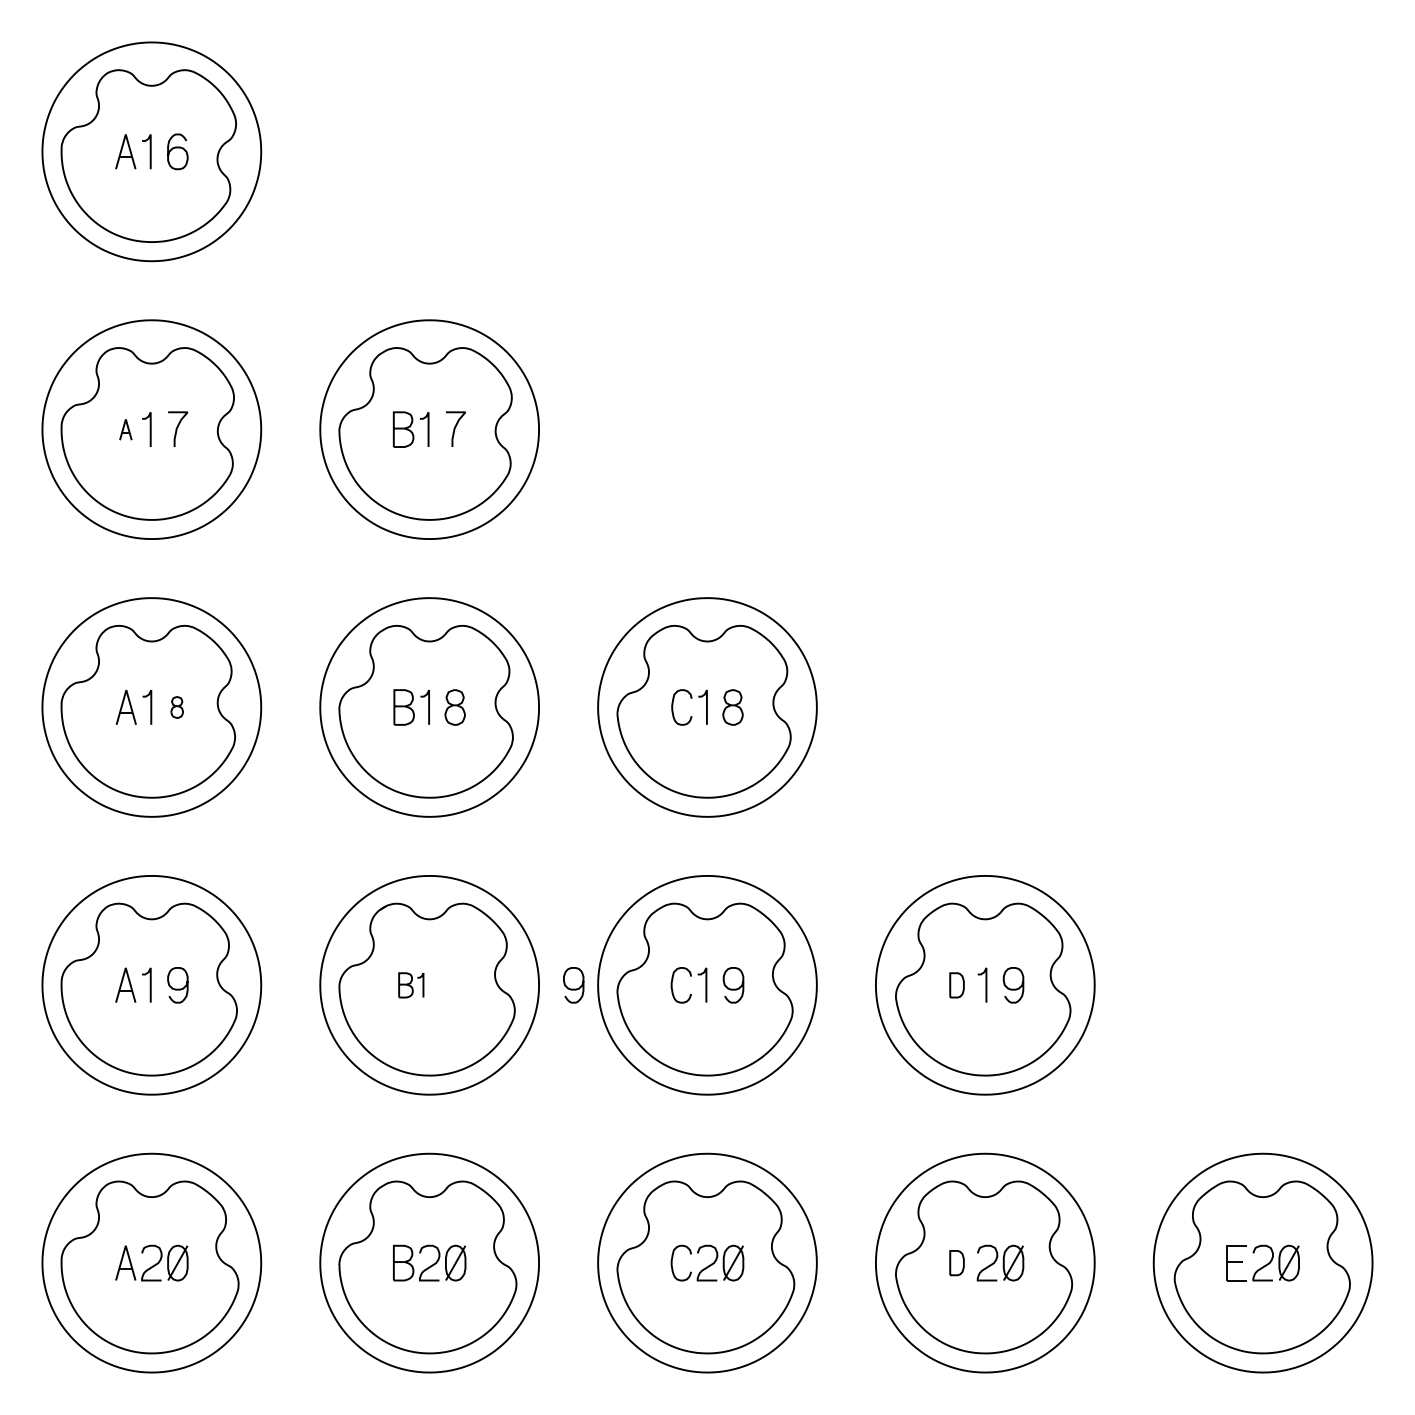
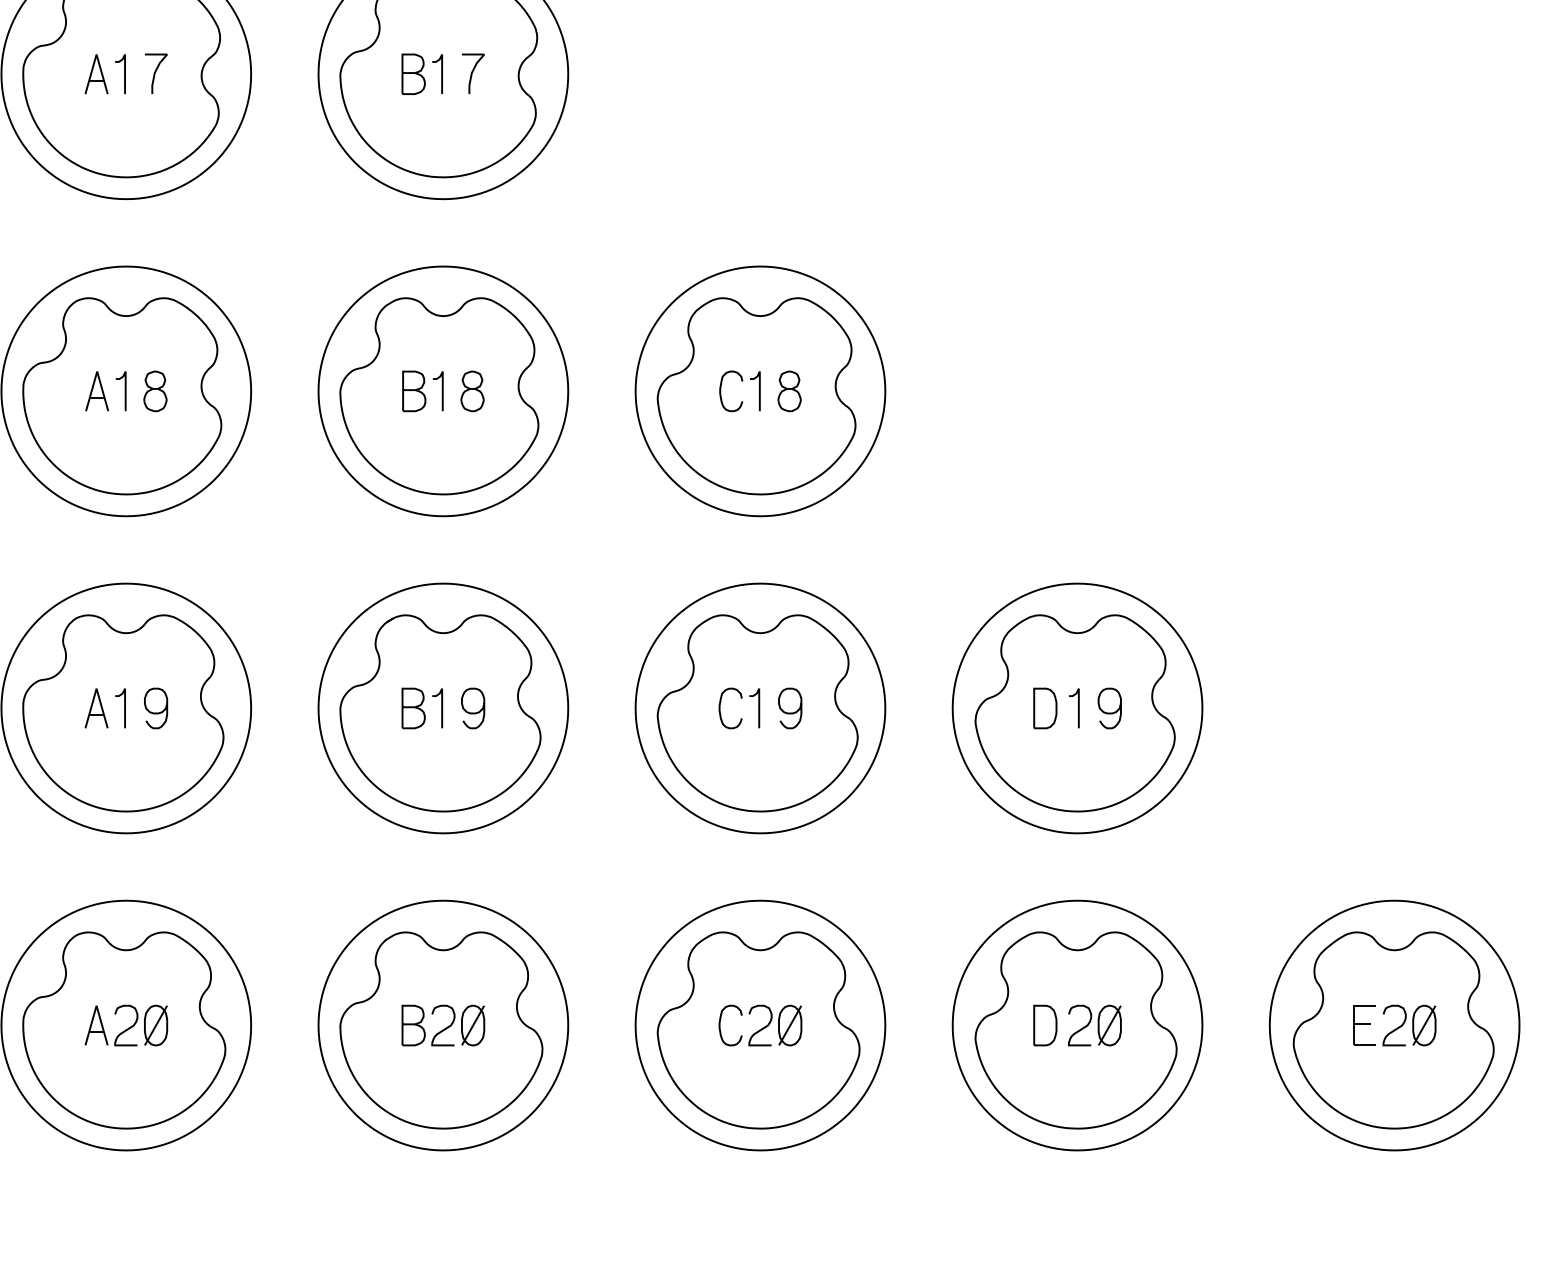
part: (125, 429) -> (96, 74), size x1.67
part: (176, 707) -> (154, 391), size x1.67
part: (411, 985) -> (422, 708), size x1.43
part: (956, 985) -> (1044, 708), size x1.43
curve: (573, 988) -> (472, 712), moved
part: (956, 1262) -> (1044, 1024), size x1.43

